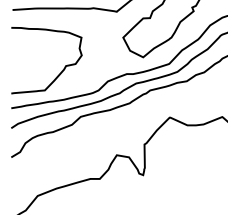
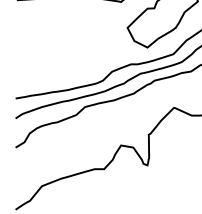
curve: (62, 69) -> (66, 59), removed

